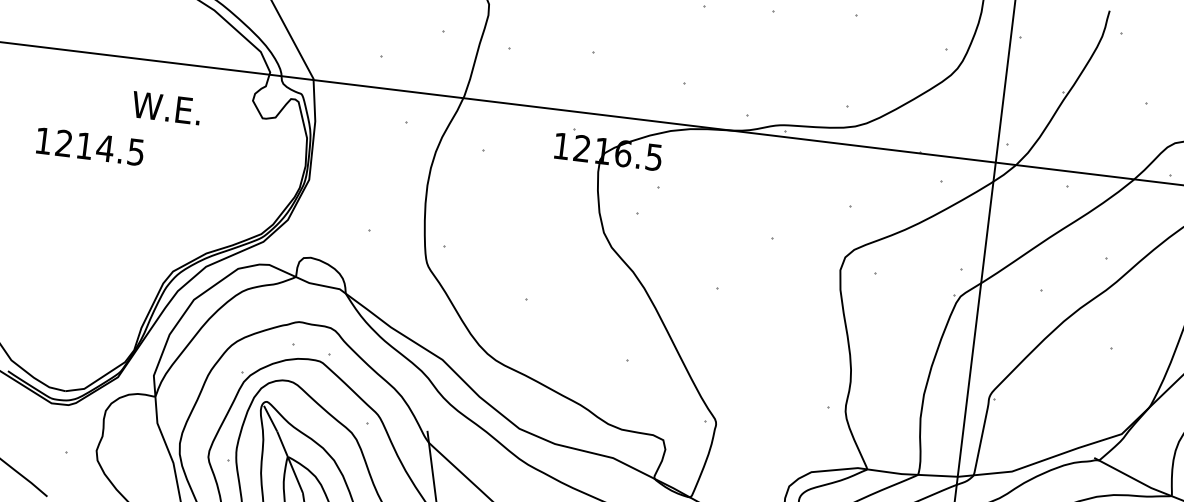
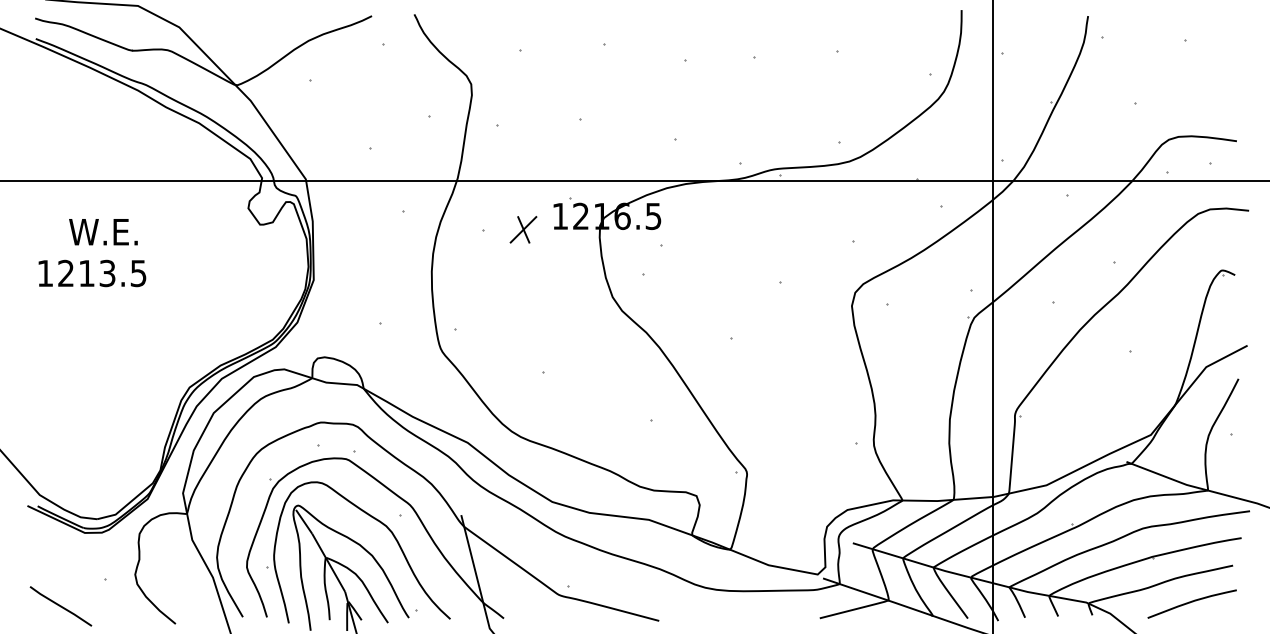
text: (166, 108) -> (103, 232), moved
text: (105, 148) -> (107, 273), 1214.5 -> 1213.5
part: (523, 154) -> (523, 229), added

